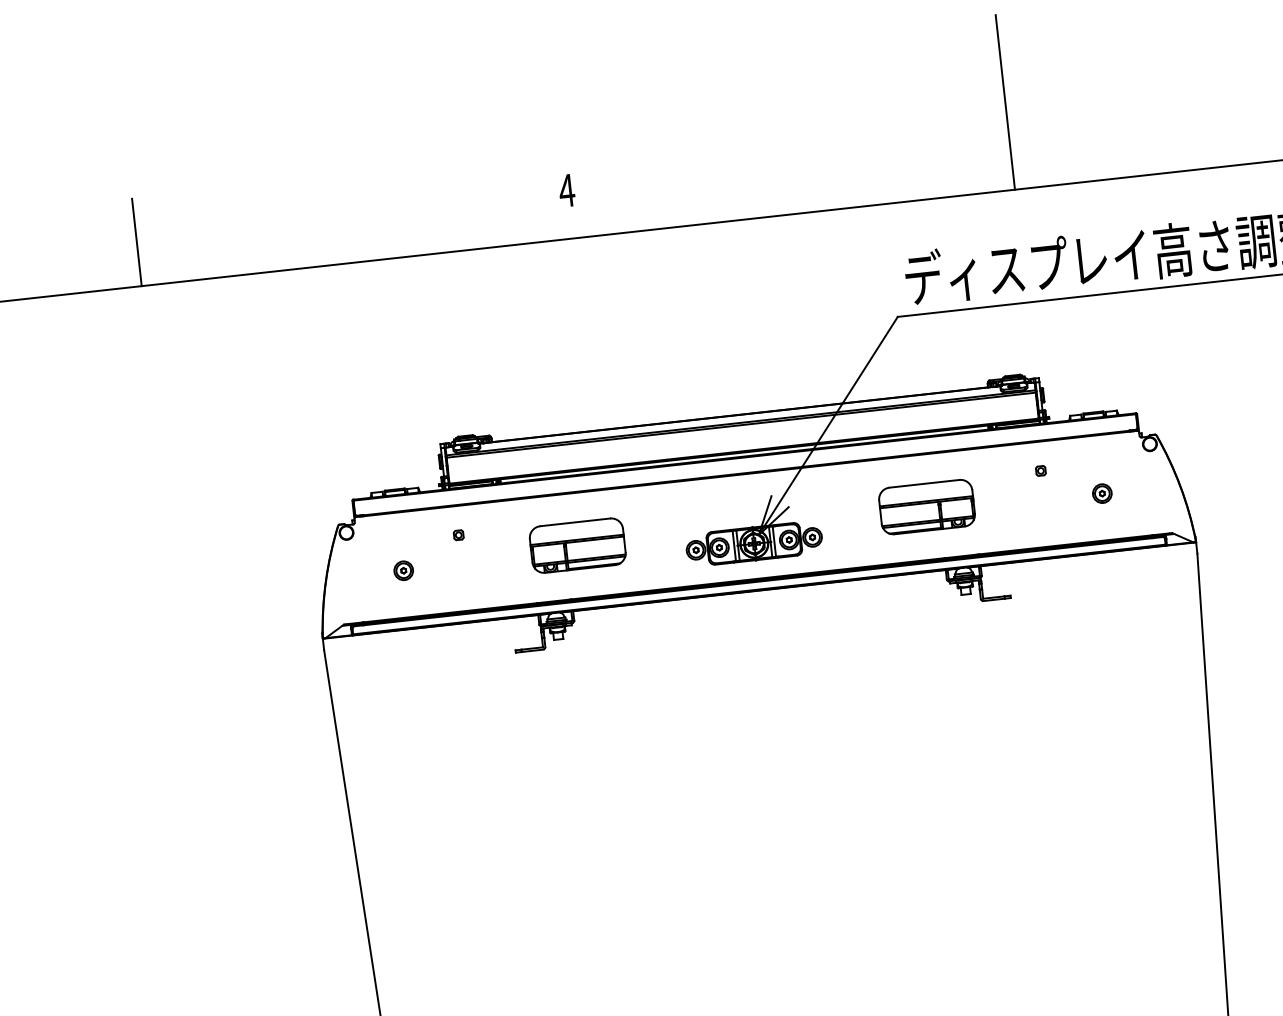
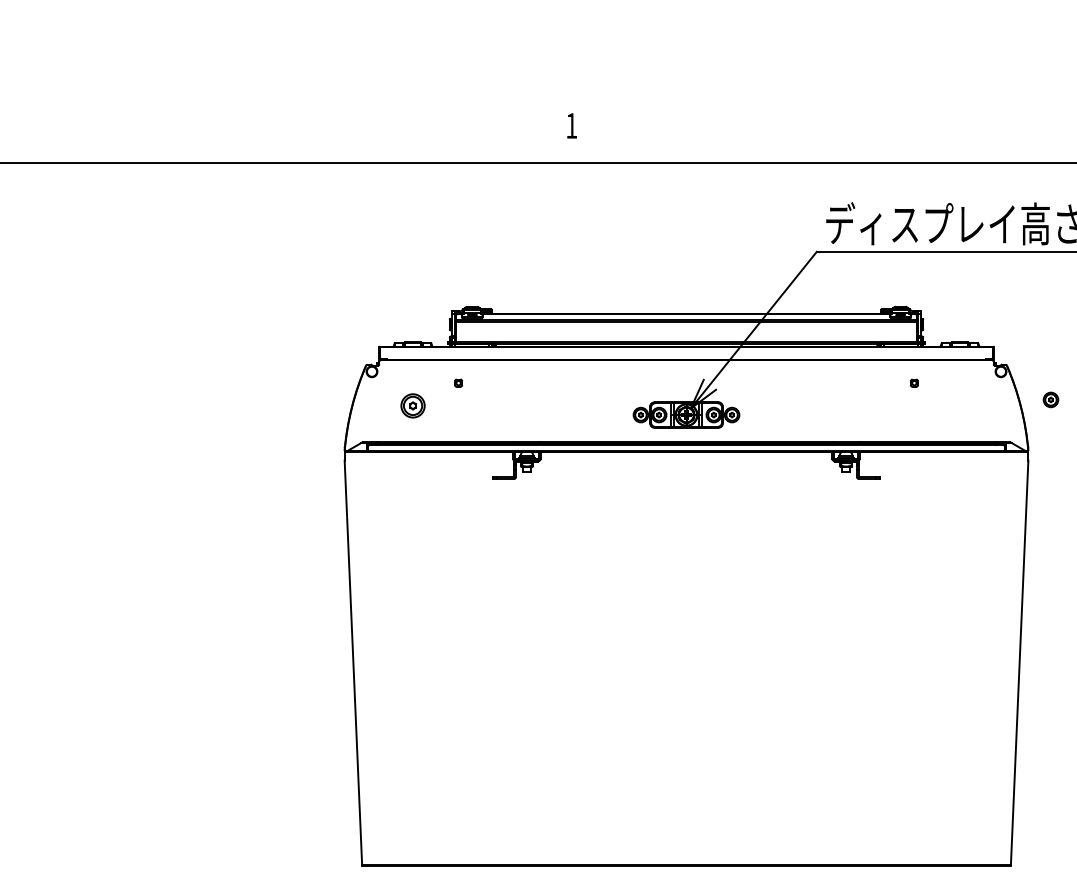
line: (1005, 101) -> (918, 94), removed
text: (566, 190) -> (571, 125), 4 -> 1
line: (136, 242) -> (234, 129), removed
part: (1101, 493) -> (1050, 399), moved
part: (927, 507) -> (823, 401), removed
part: (577, 545) -> (549, 401), removed
part: (402, 570) -> (412, 405), size x1.6

